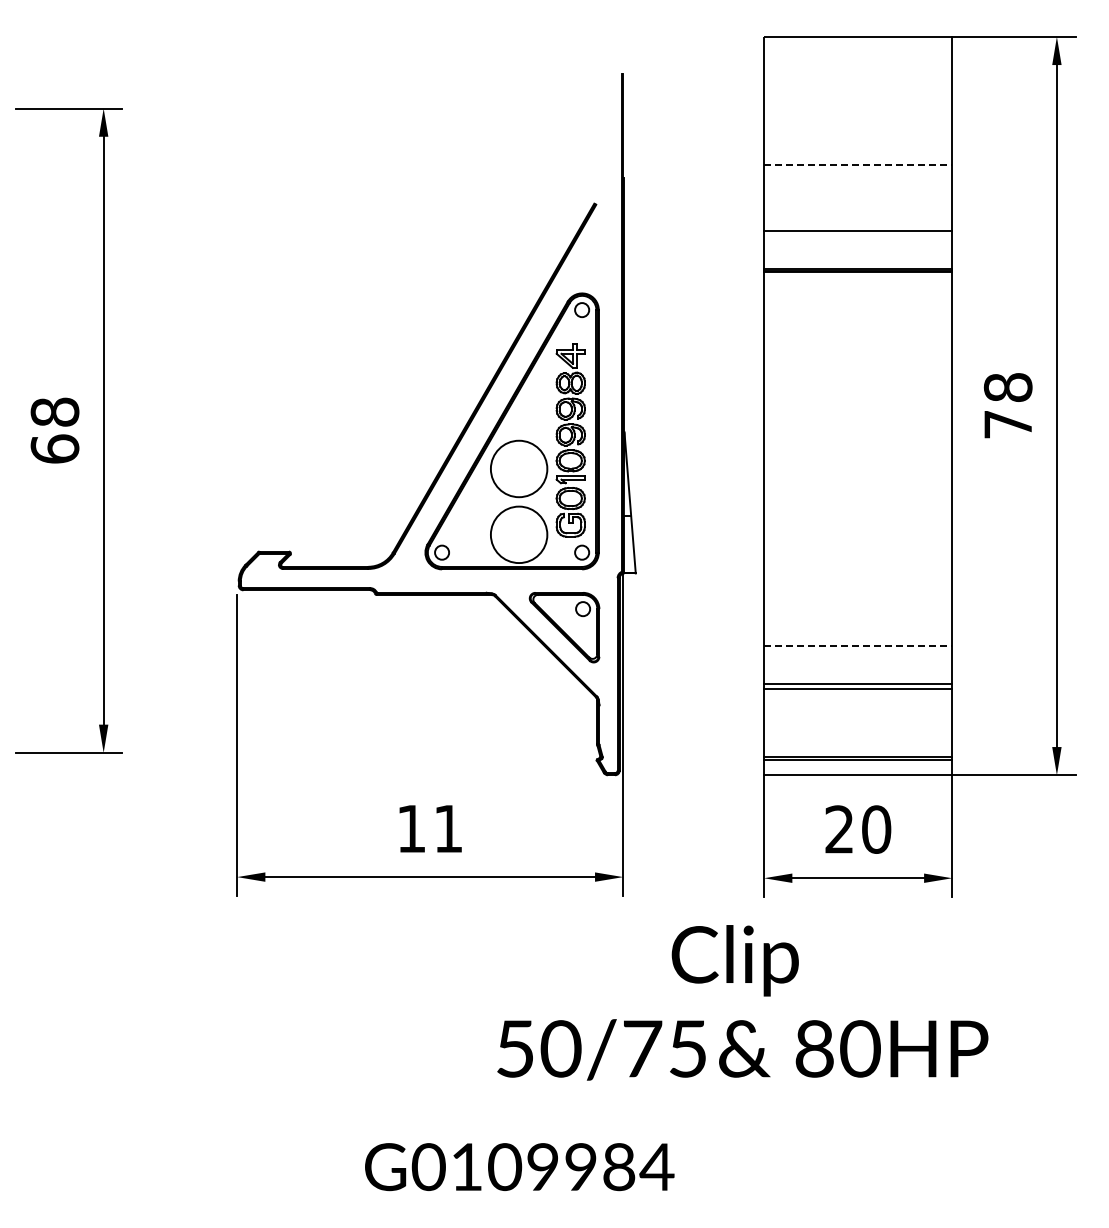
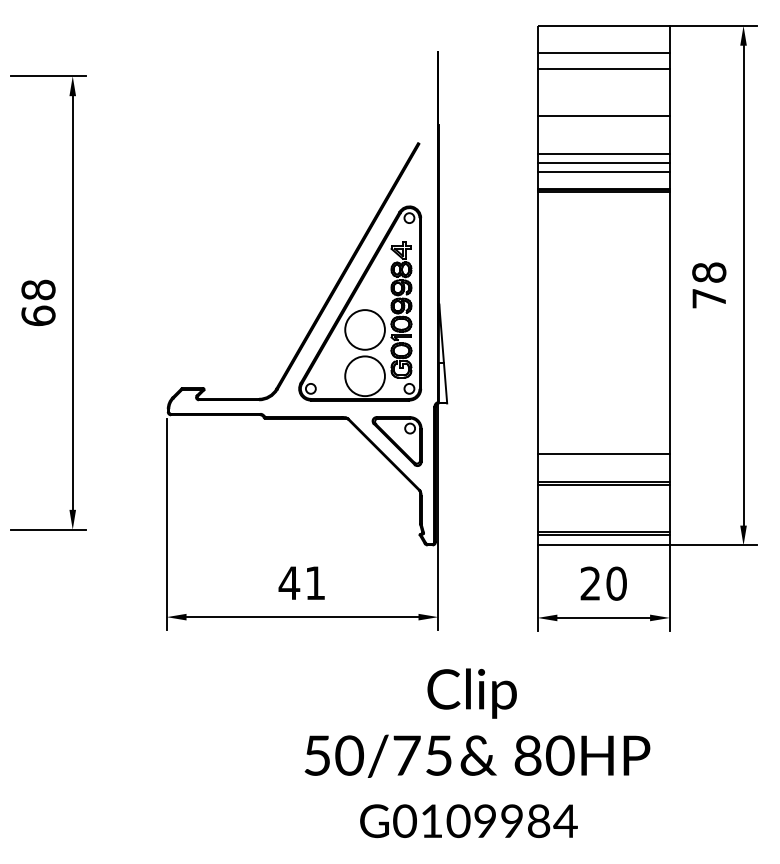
line: (858, 75) -> (603, 53), added
line: (858, 97) -> (603, 68), added
line: (858, 165) -> (603, 116), dashed -> solid
line: (858, 219) -> (603, 154), added
line: (858, 244) -> (603, 171), added
line: (858, 645) -> (603, 454), dashed -> solid
text: (411, 828) -> (289, 582), 11 -> 41
text: (742, 1002) -> (477, 722), moved
text: (519, 1167) -> (468, 821), moved

